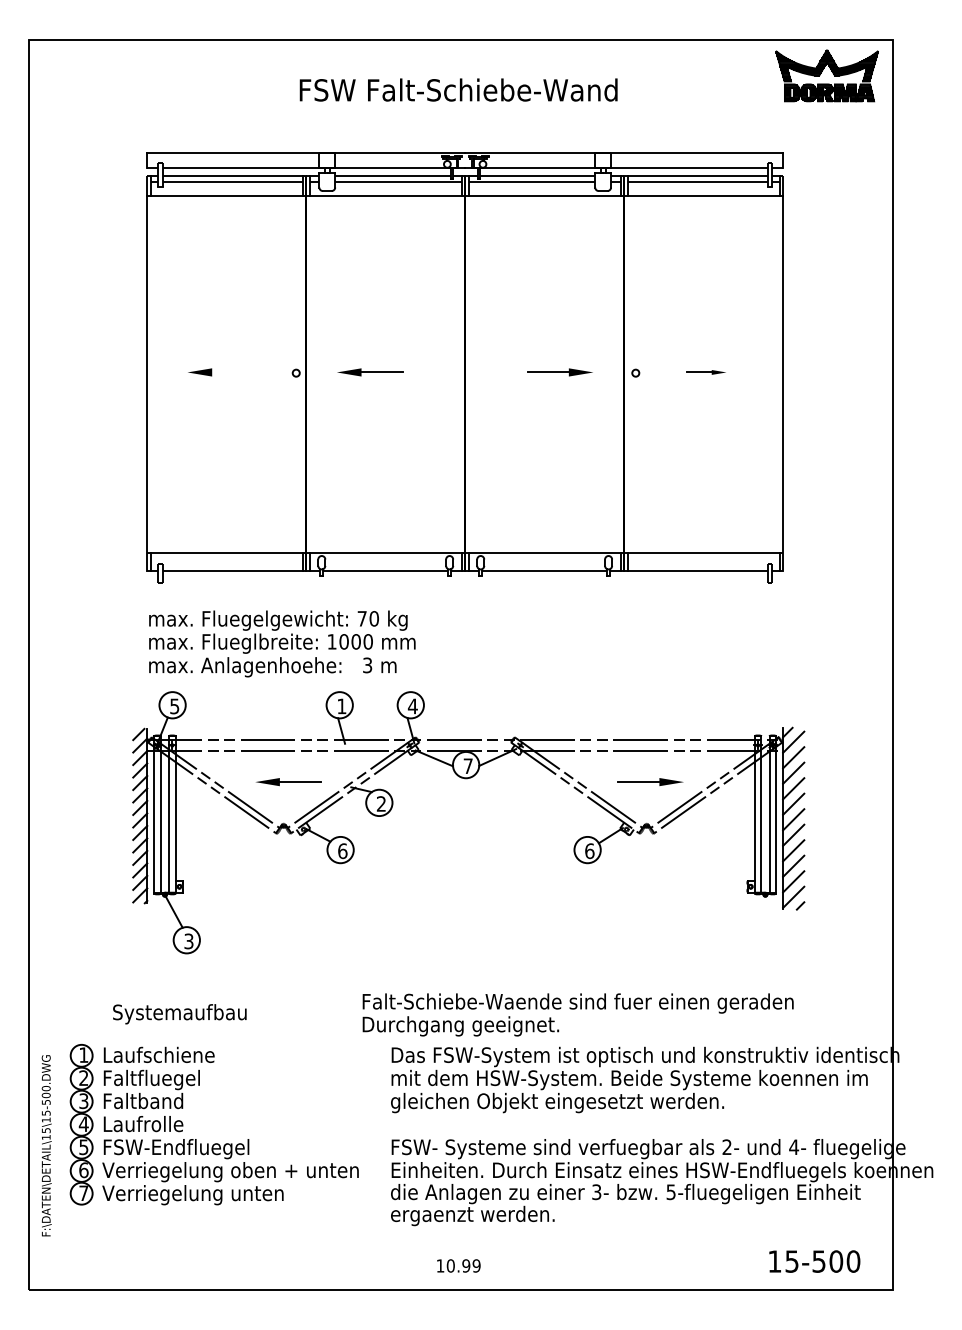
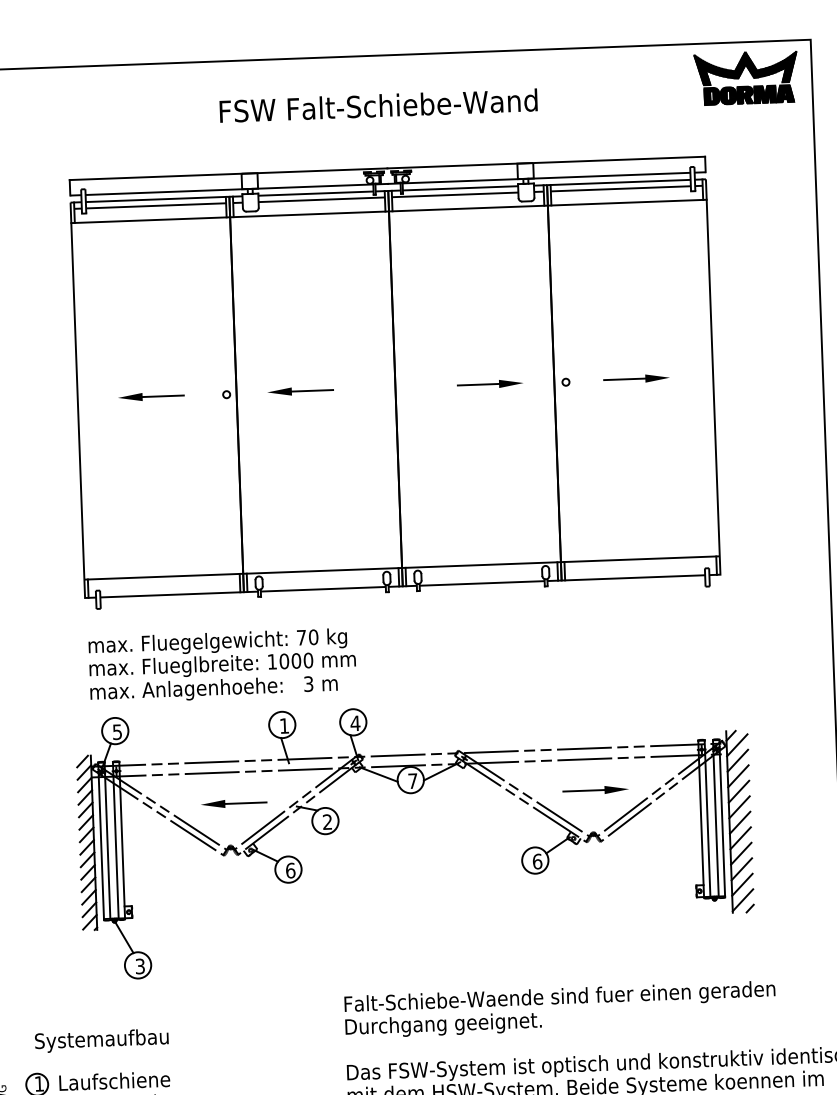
line: (232, 372) -> (162, 396), added
part: (706, 372) -> (636, 378), size x1.67
text: (179, 1014) -> (101, 1041), moved
text: (577, 1014) -> (559, 1009), moved

